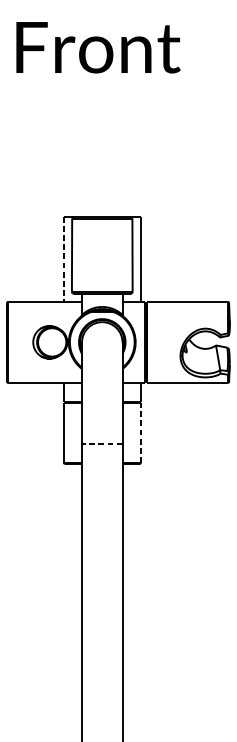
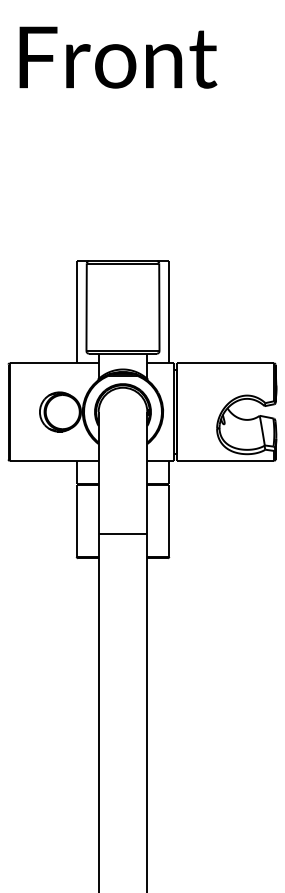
line: (63, 259) -> (76, 312), dashed -> solid
line: (140, 433) -> (169, 521), dashed -> solid
line: (101, 443) -> (122, 533), dashed -> solid

